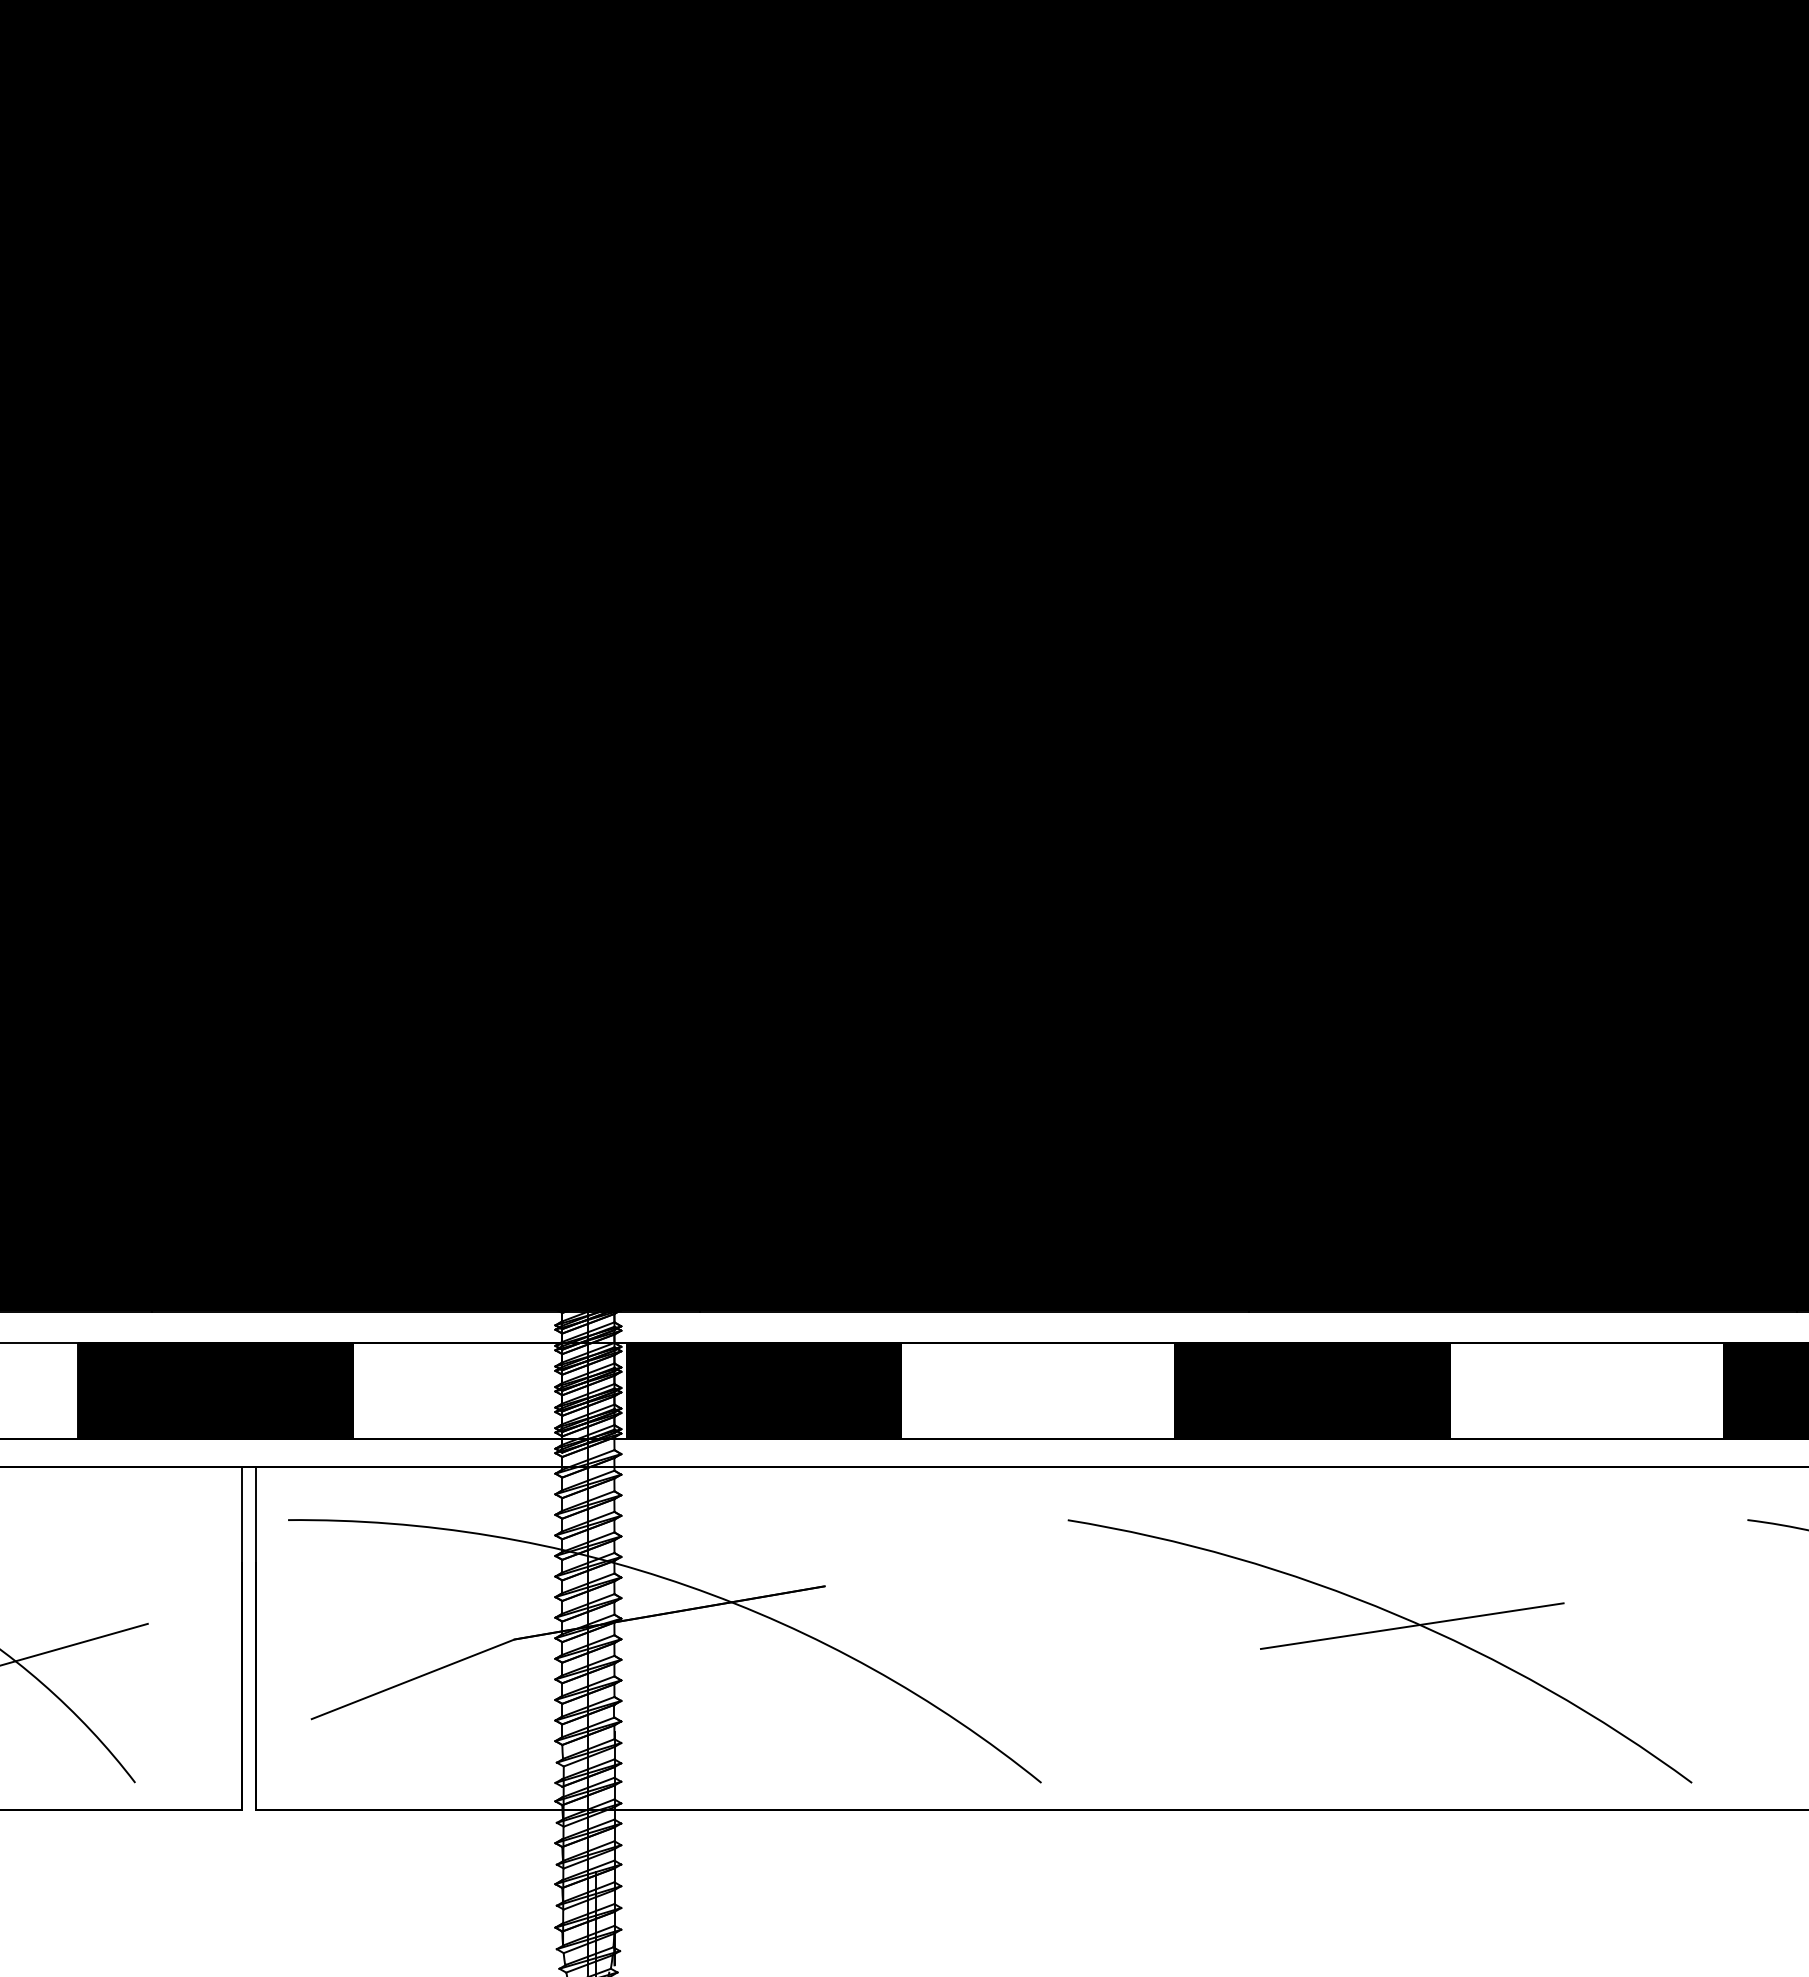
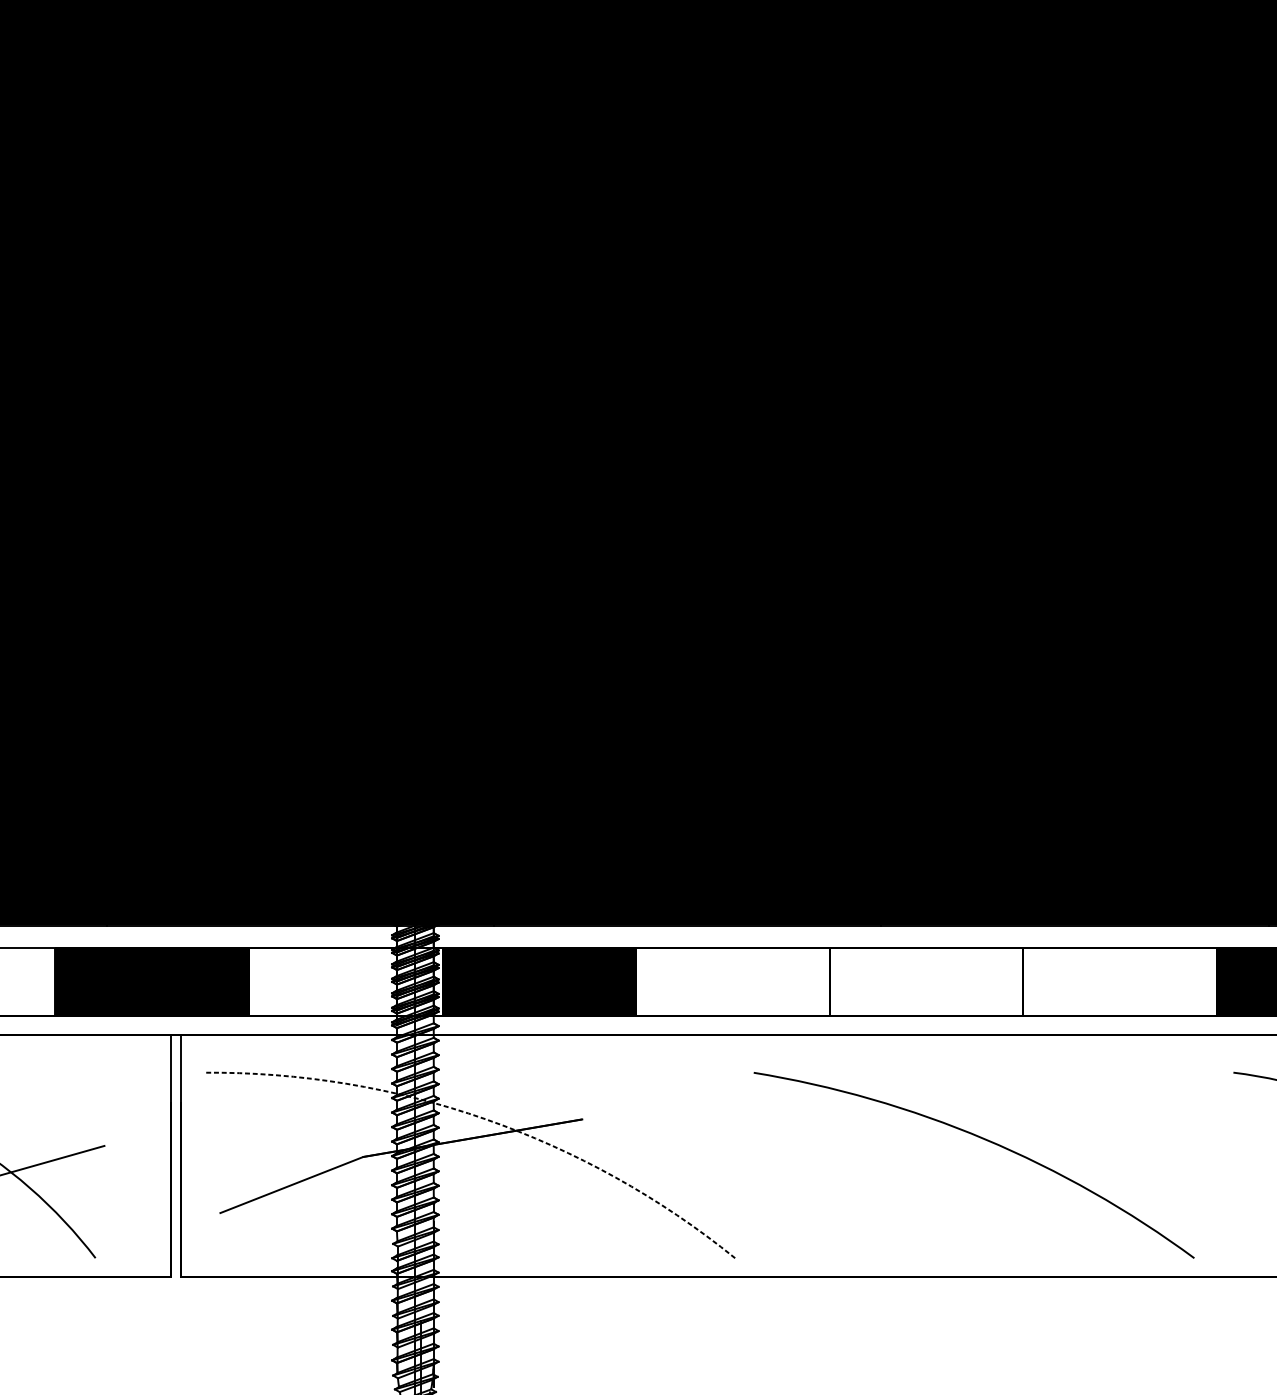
fill: (1312, 1391) -> (926, 981), removed
arc: (687, 1585) -> (485, 1118), solid -> dashed
line: (1411, 1625) -> (996, 1147), removed

